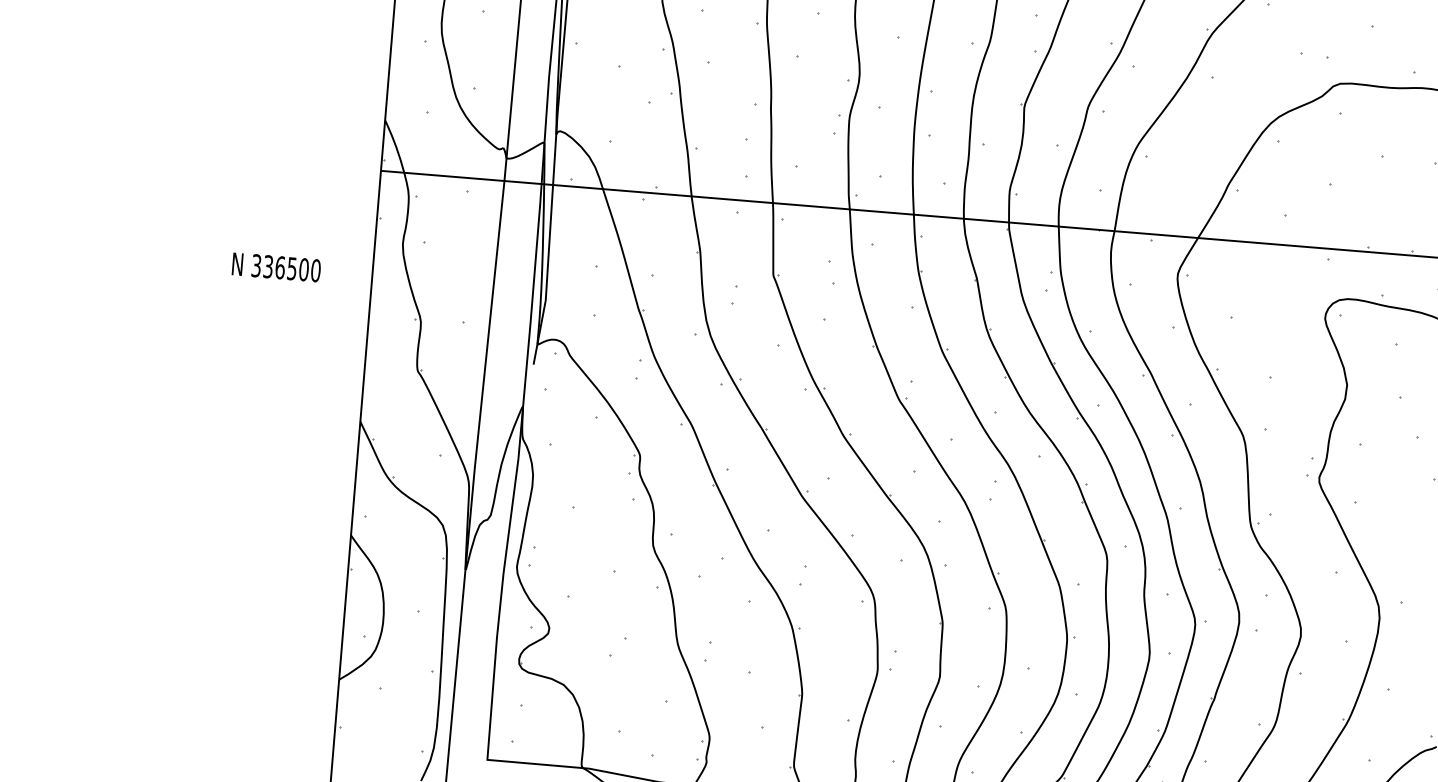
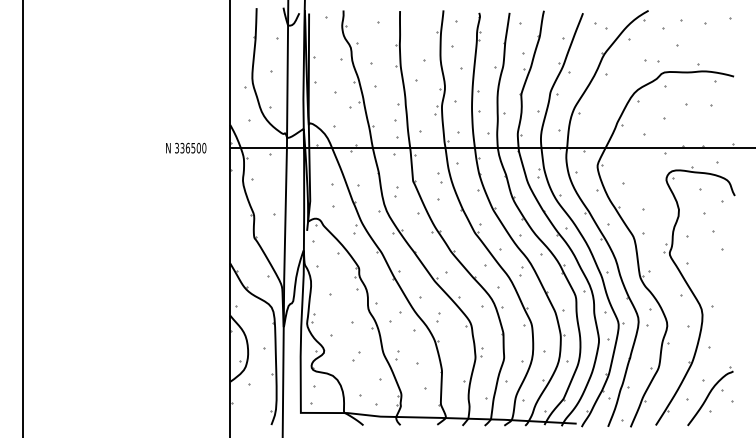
text: (277, 266) -> (186, 147), moved

